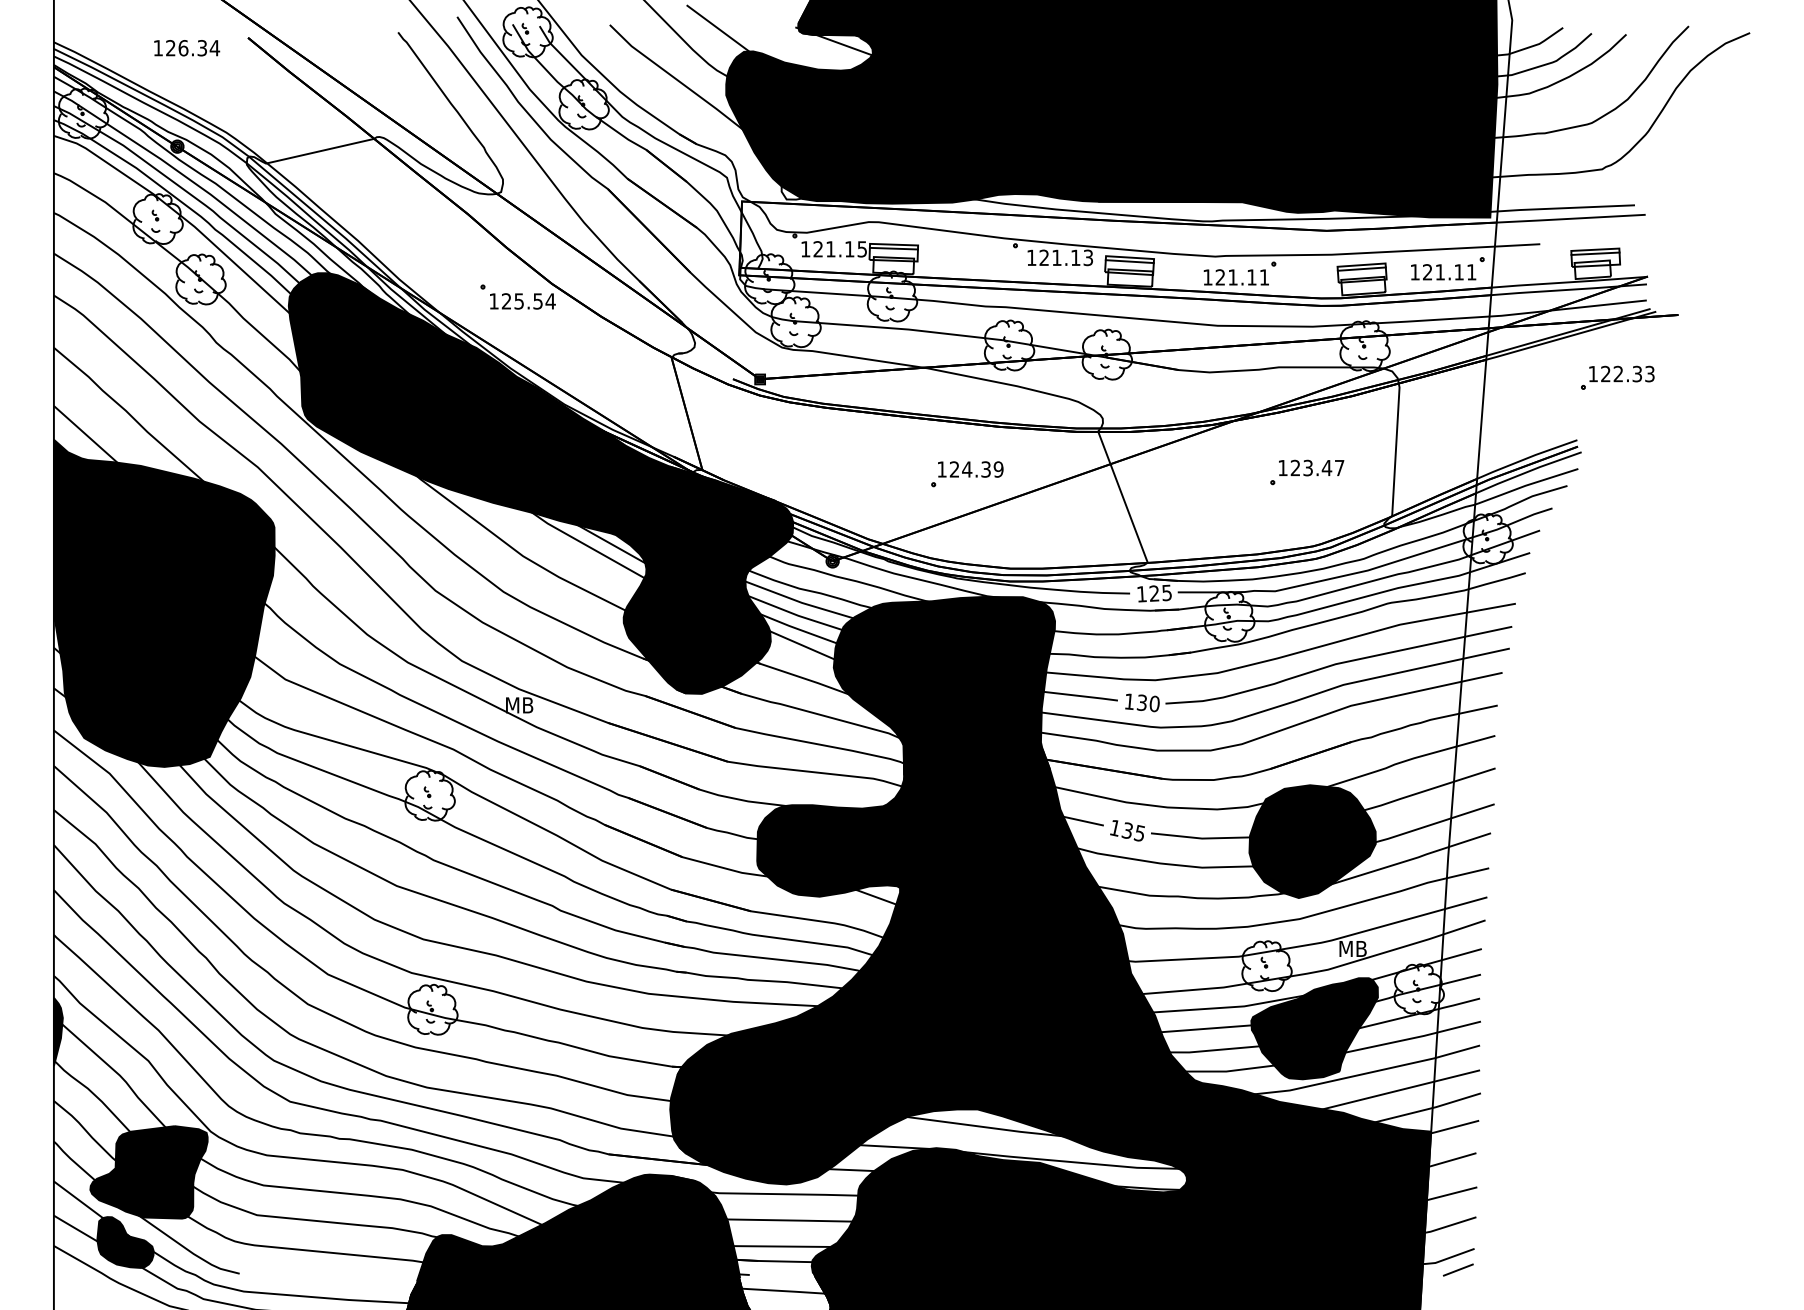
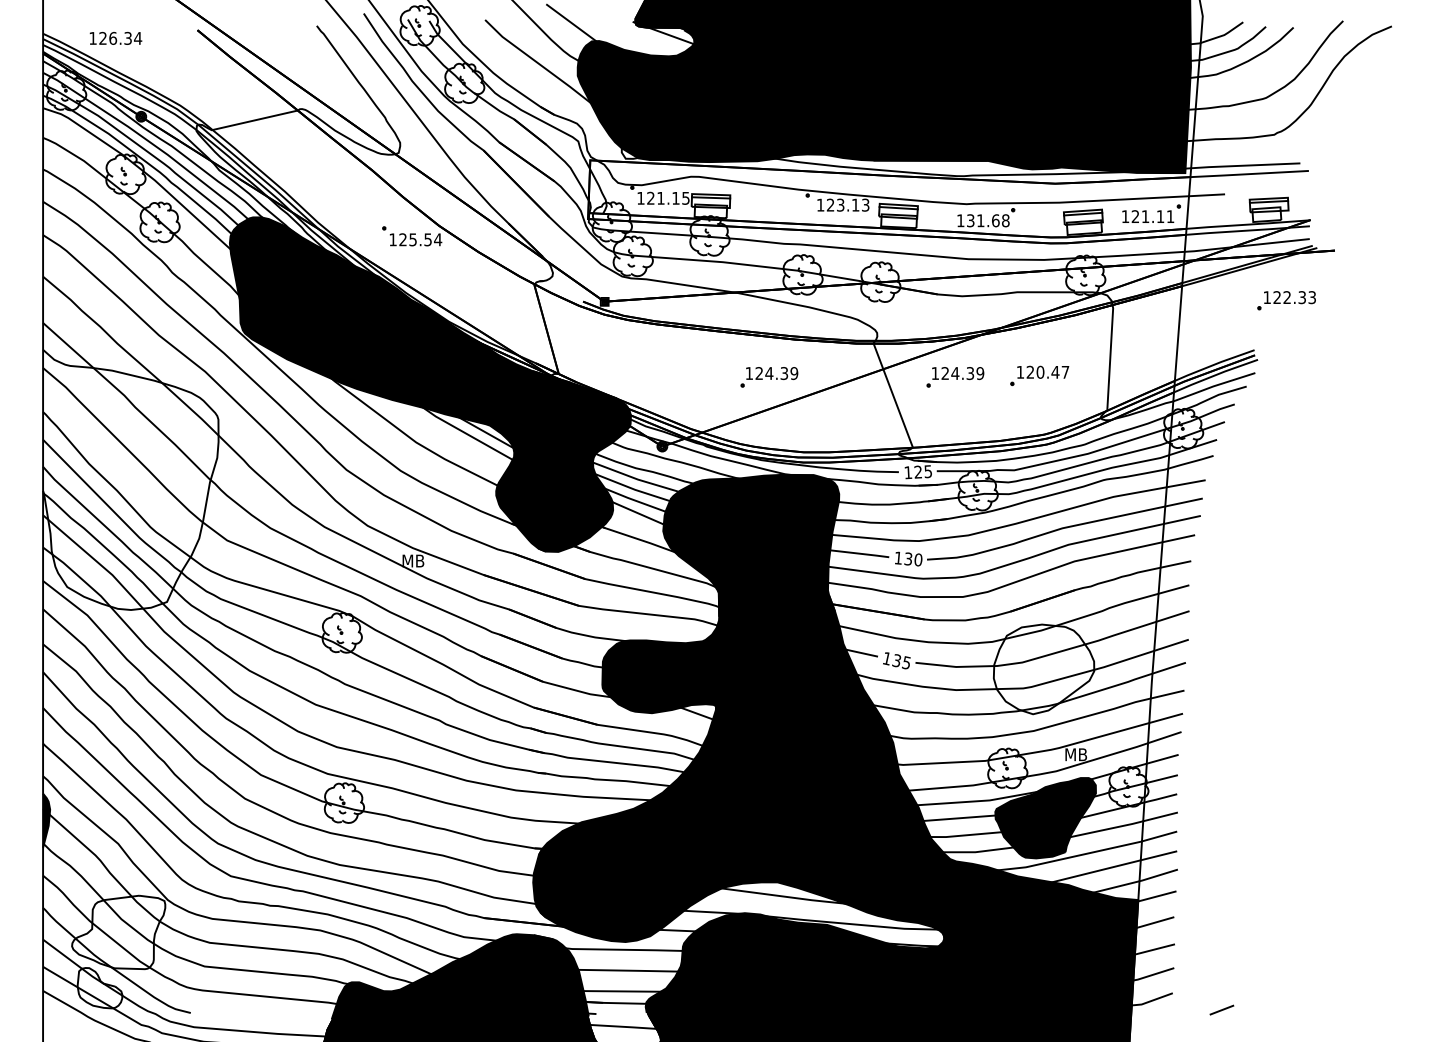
text: (186, 46) -> (115, 37), moved
text: (1056, 257) -> (840, 204), 121.13 -> 123.13
text: (1242, 277) -> (988, 220), 121.11 -> 131.68
text: (1308, 467) -> (1040, 371), 123.47 -> 120.47
part: (1201, 474) -> (955, 377), added
fill: (163, 602) -> (130, 479), removed
fill: (1311, 841) -> (1043, 669), removed
fill: (148, 1172) -> (118, 932), removed
fill: (124, 1242) -> (99, 988), removed
line: (1457, 1269) -> (1221, 1009), moved

